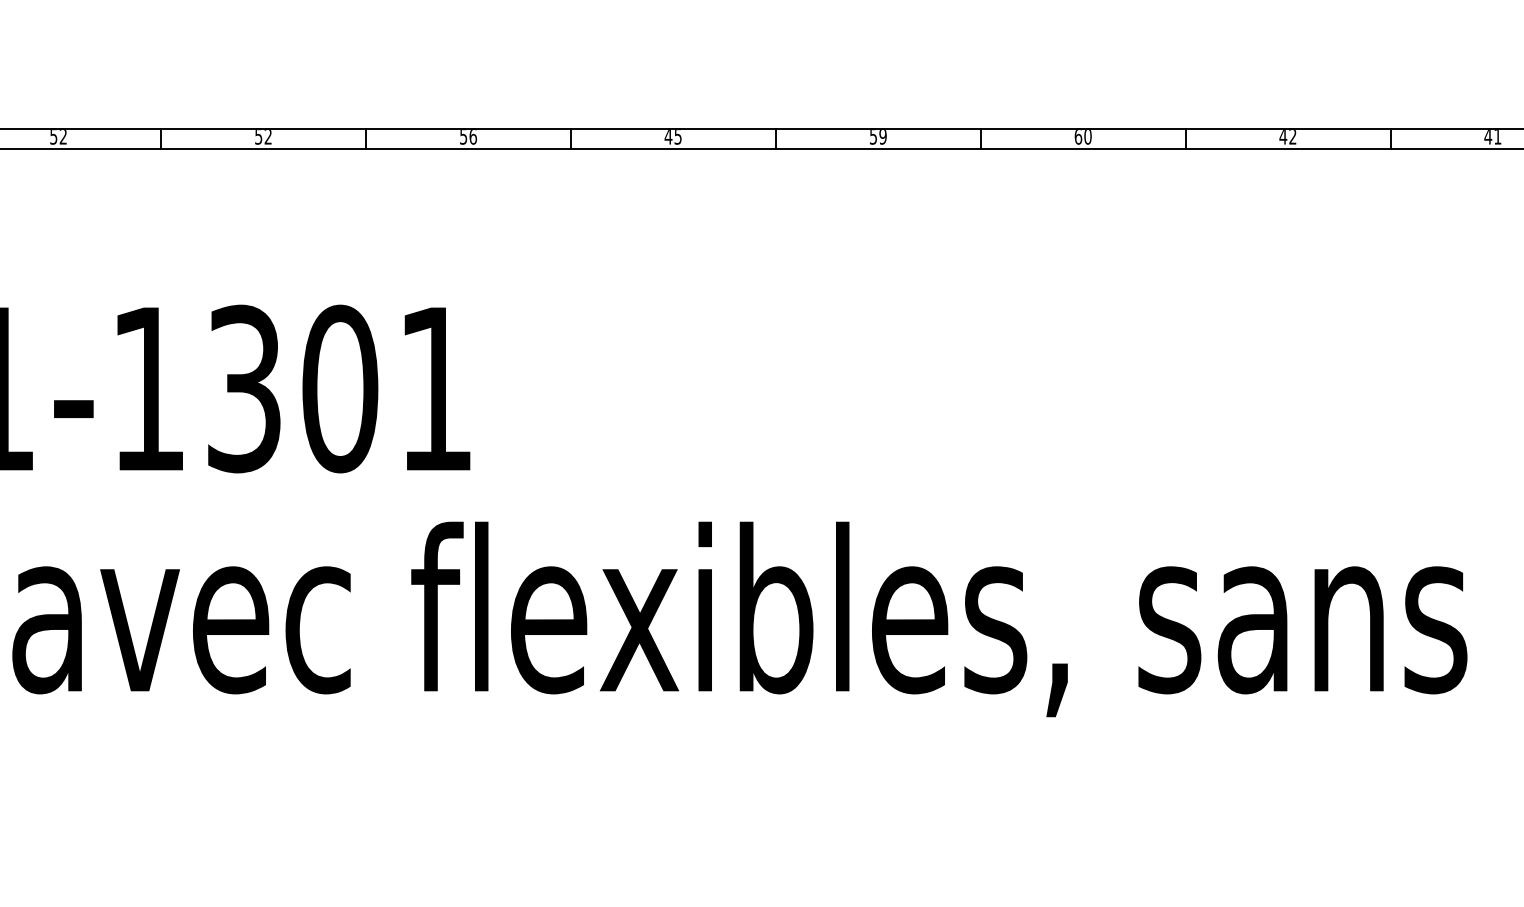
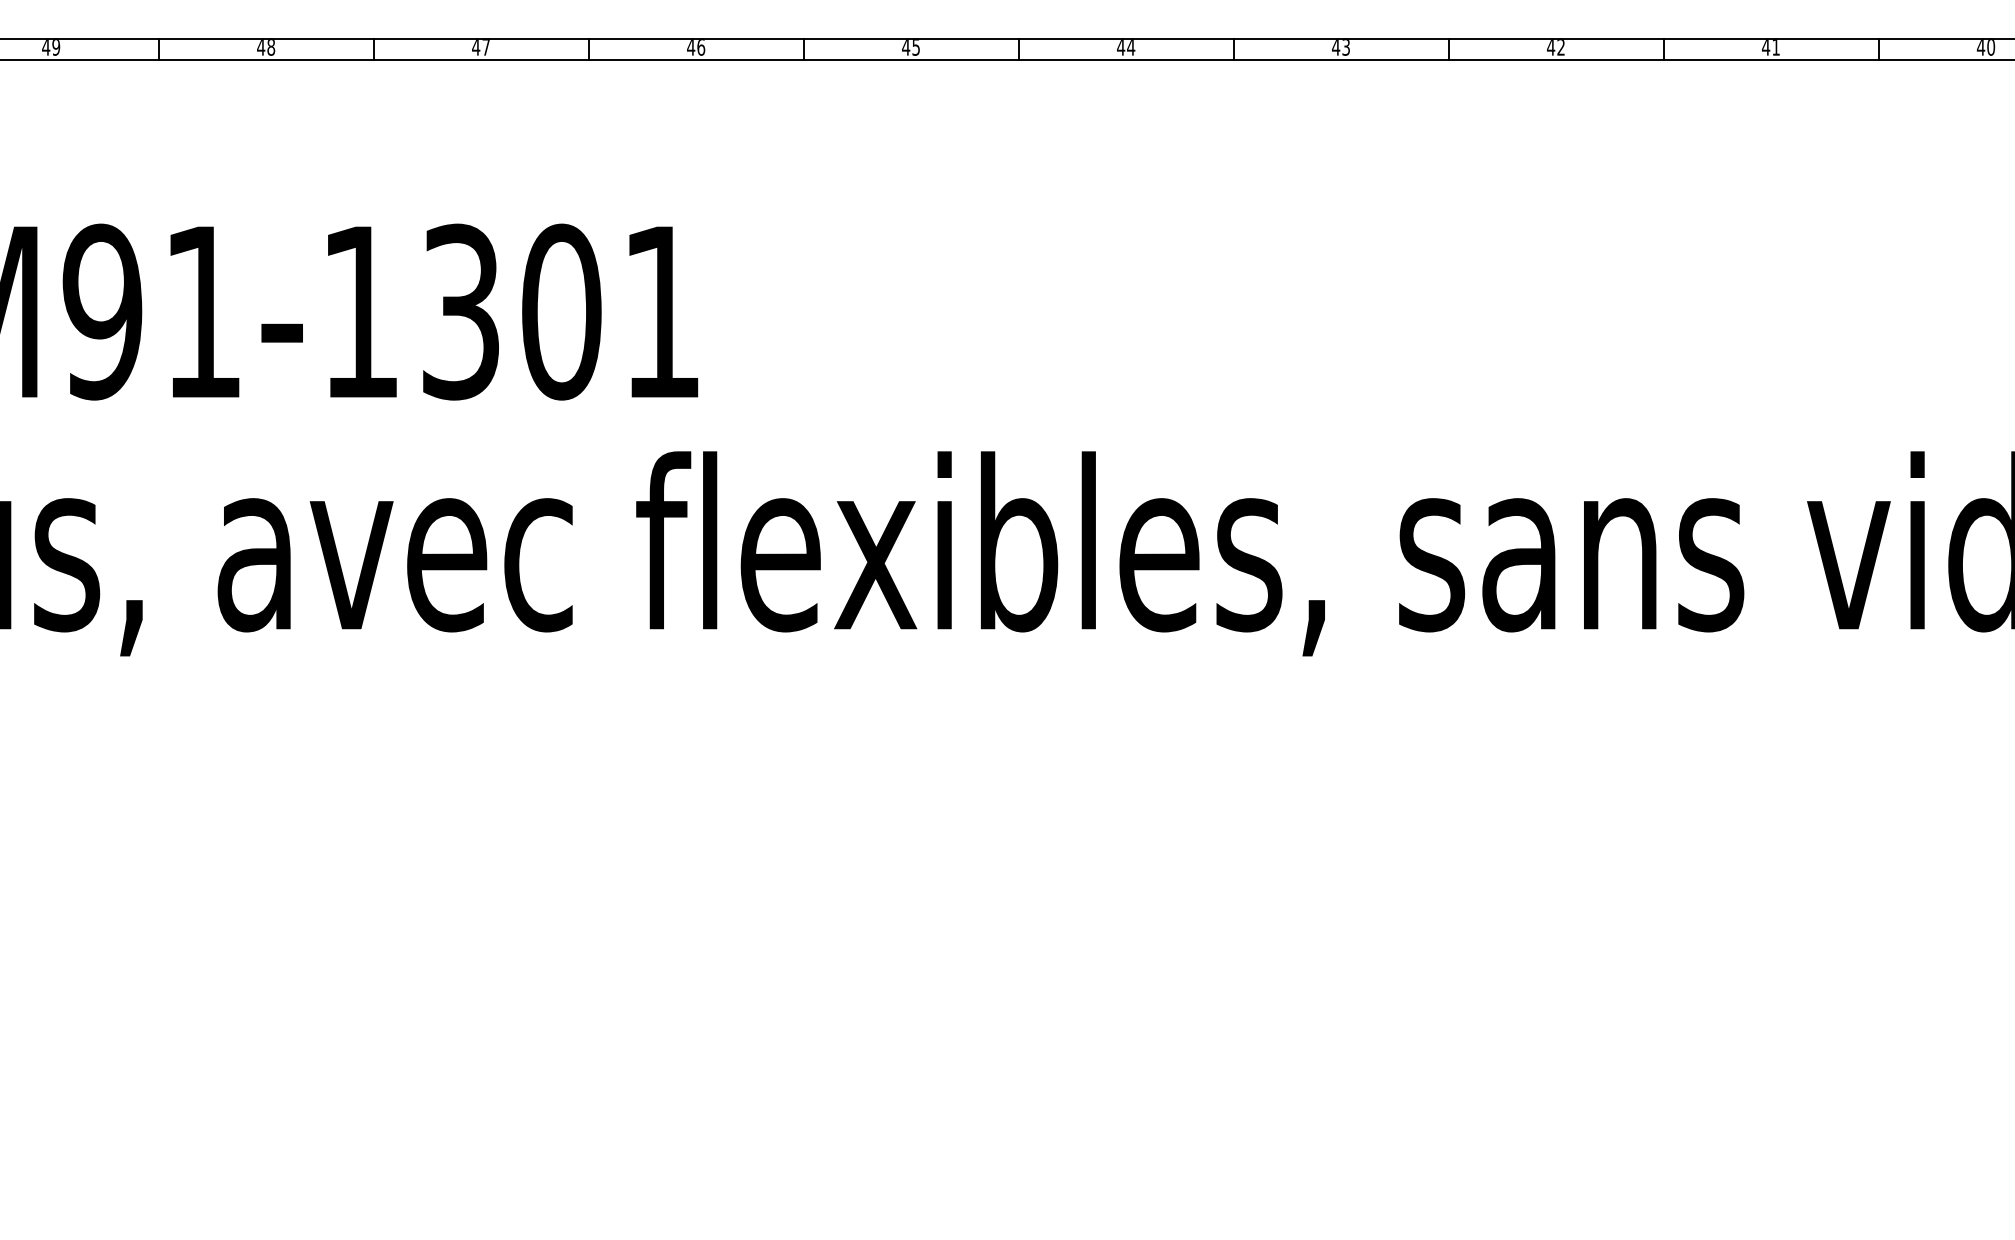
text: (58, 136) -> (266, 47), 52 -> 48
text: (262, 136) -> (480, 47), 52 -> 47
text: (463, 136) -> (691, 47), 56 -> 46
text: (878, 136) -> (1126, 47), 59 -> 44
text: (1083, 136) -> (1341, 47), 60 -> 43

